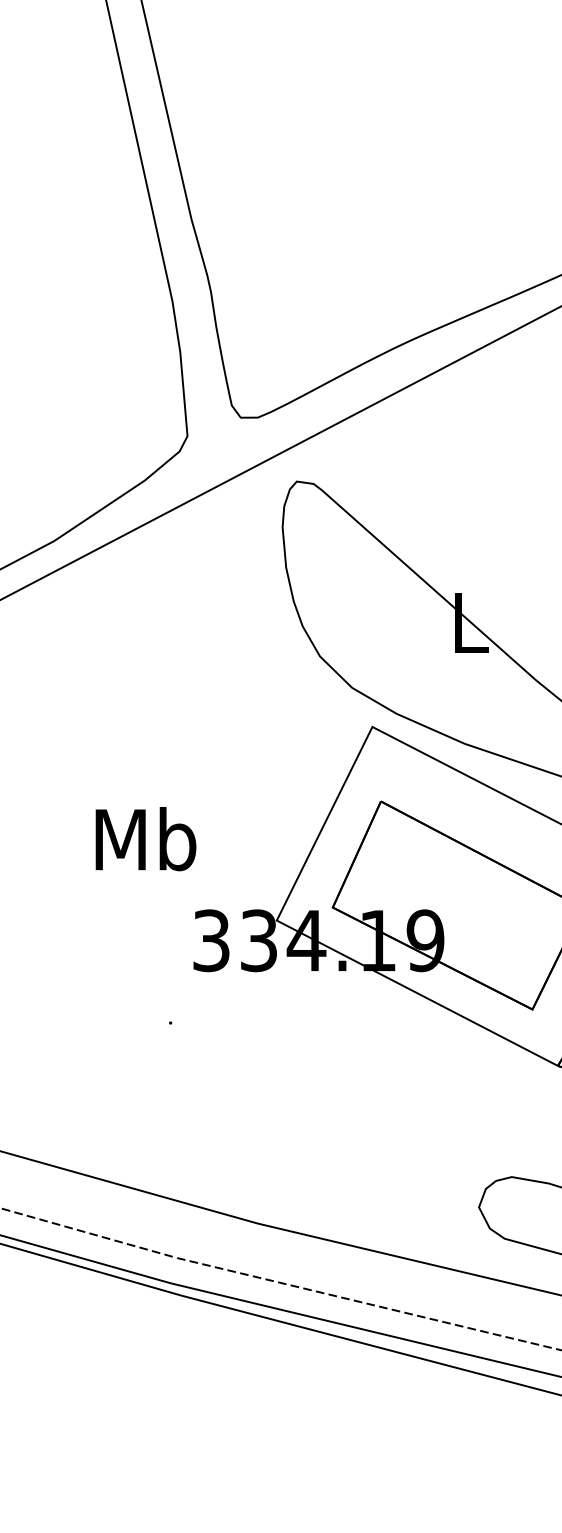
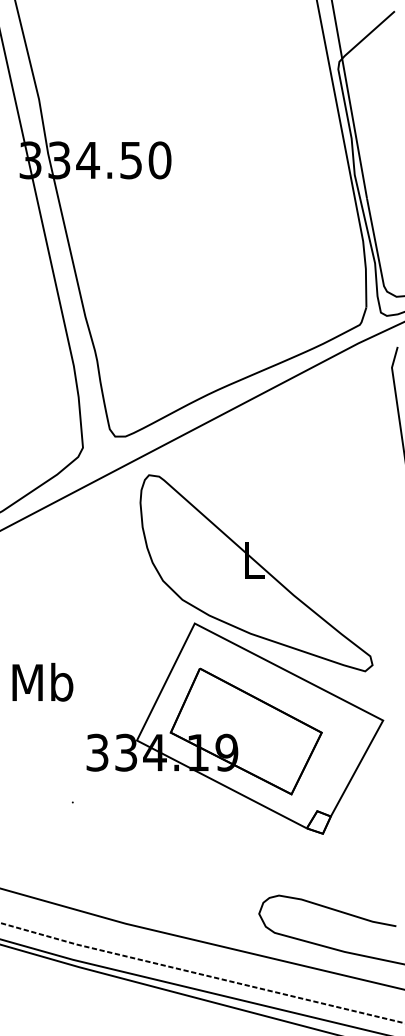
text: (145, 837) -> (42, 681), moved

